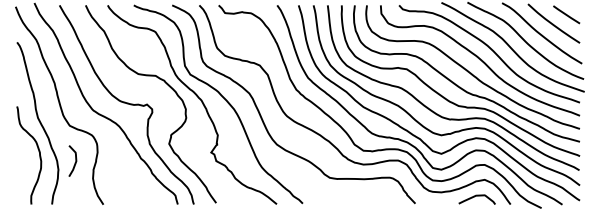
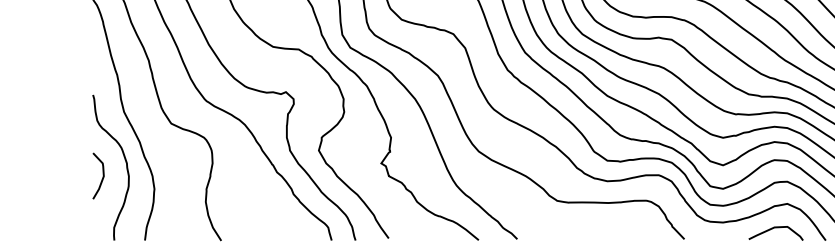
curve: (74, 162) -> (101, 178), moved

